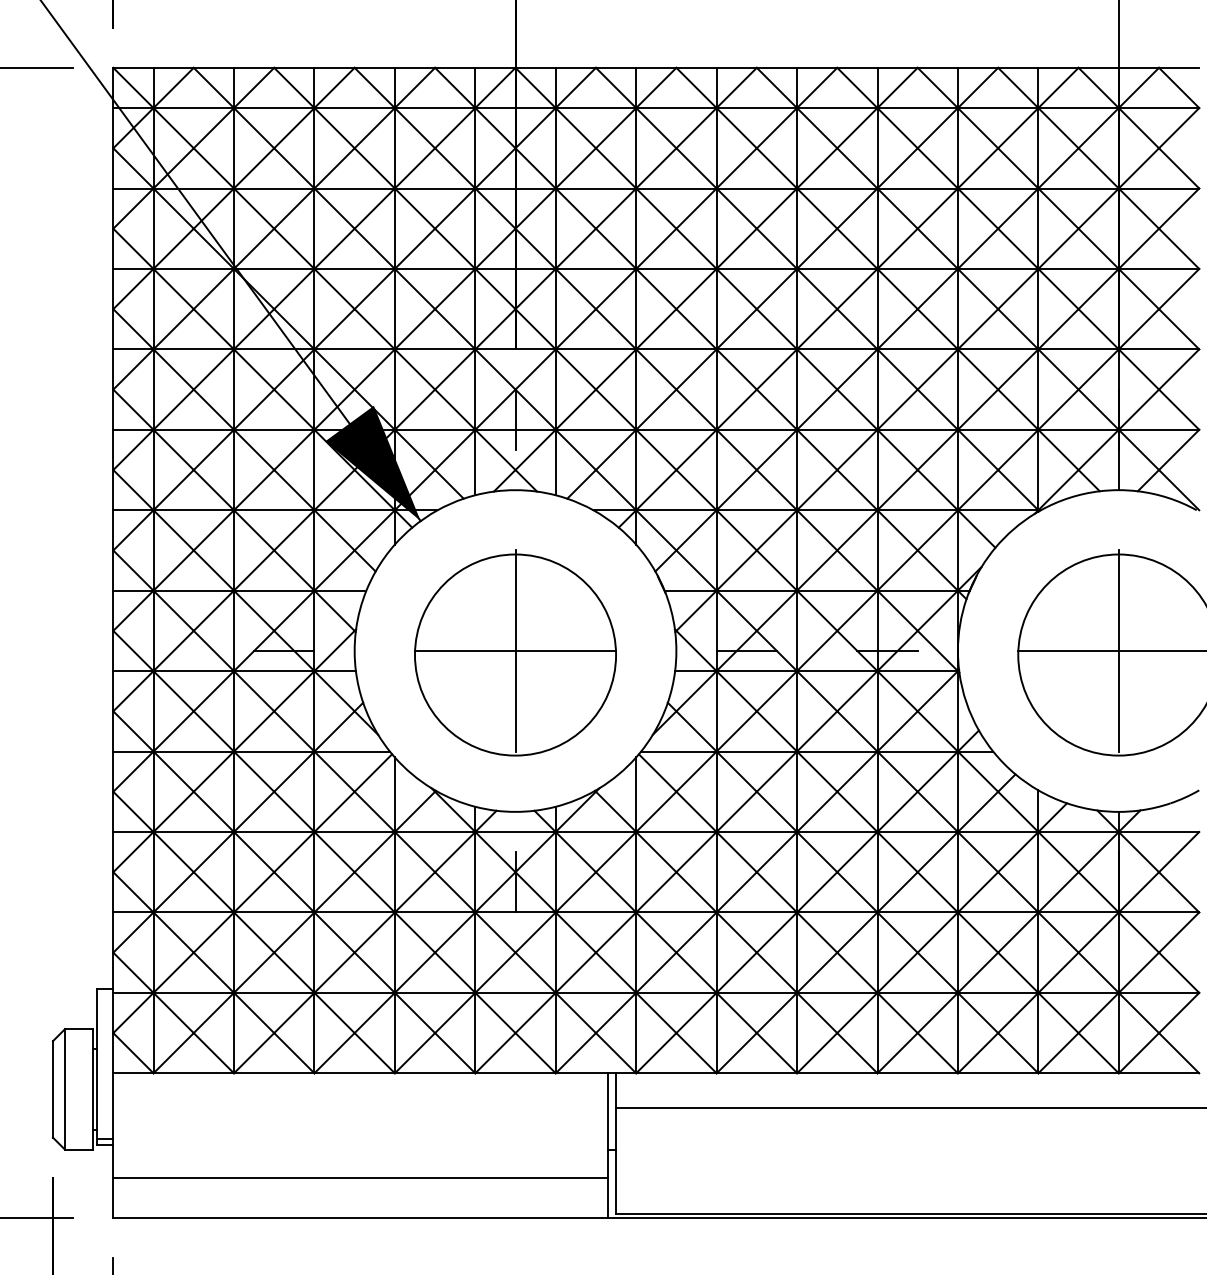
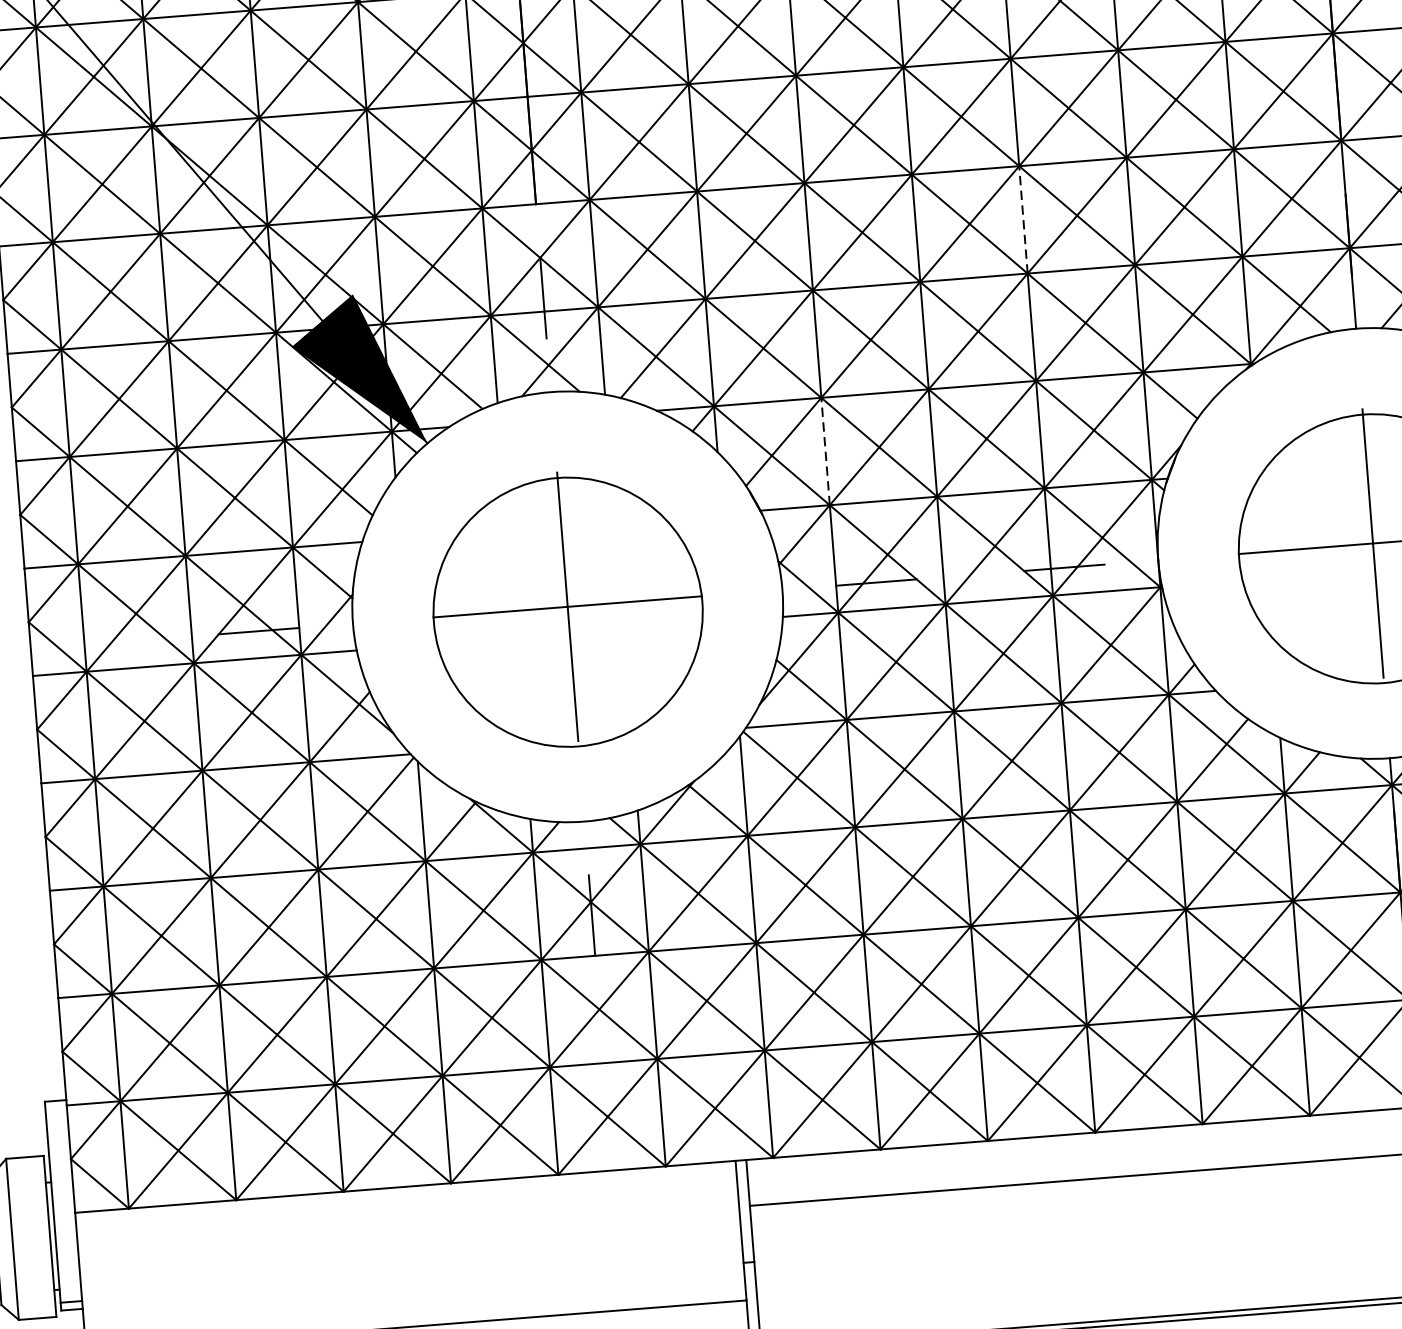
line: (877, 389) -> (1023, 219), solid -> dashed
line: (716, 549) -> (825, 450), solid -> dashed

